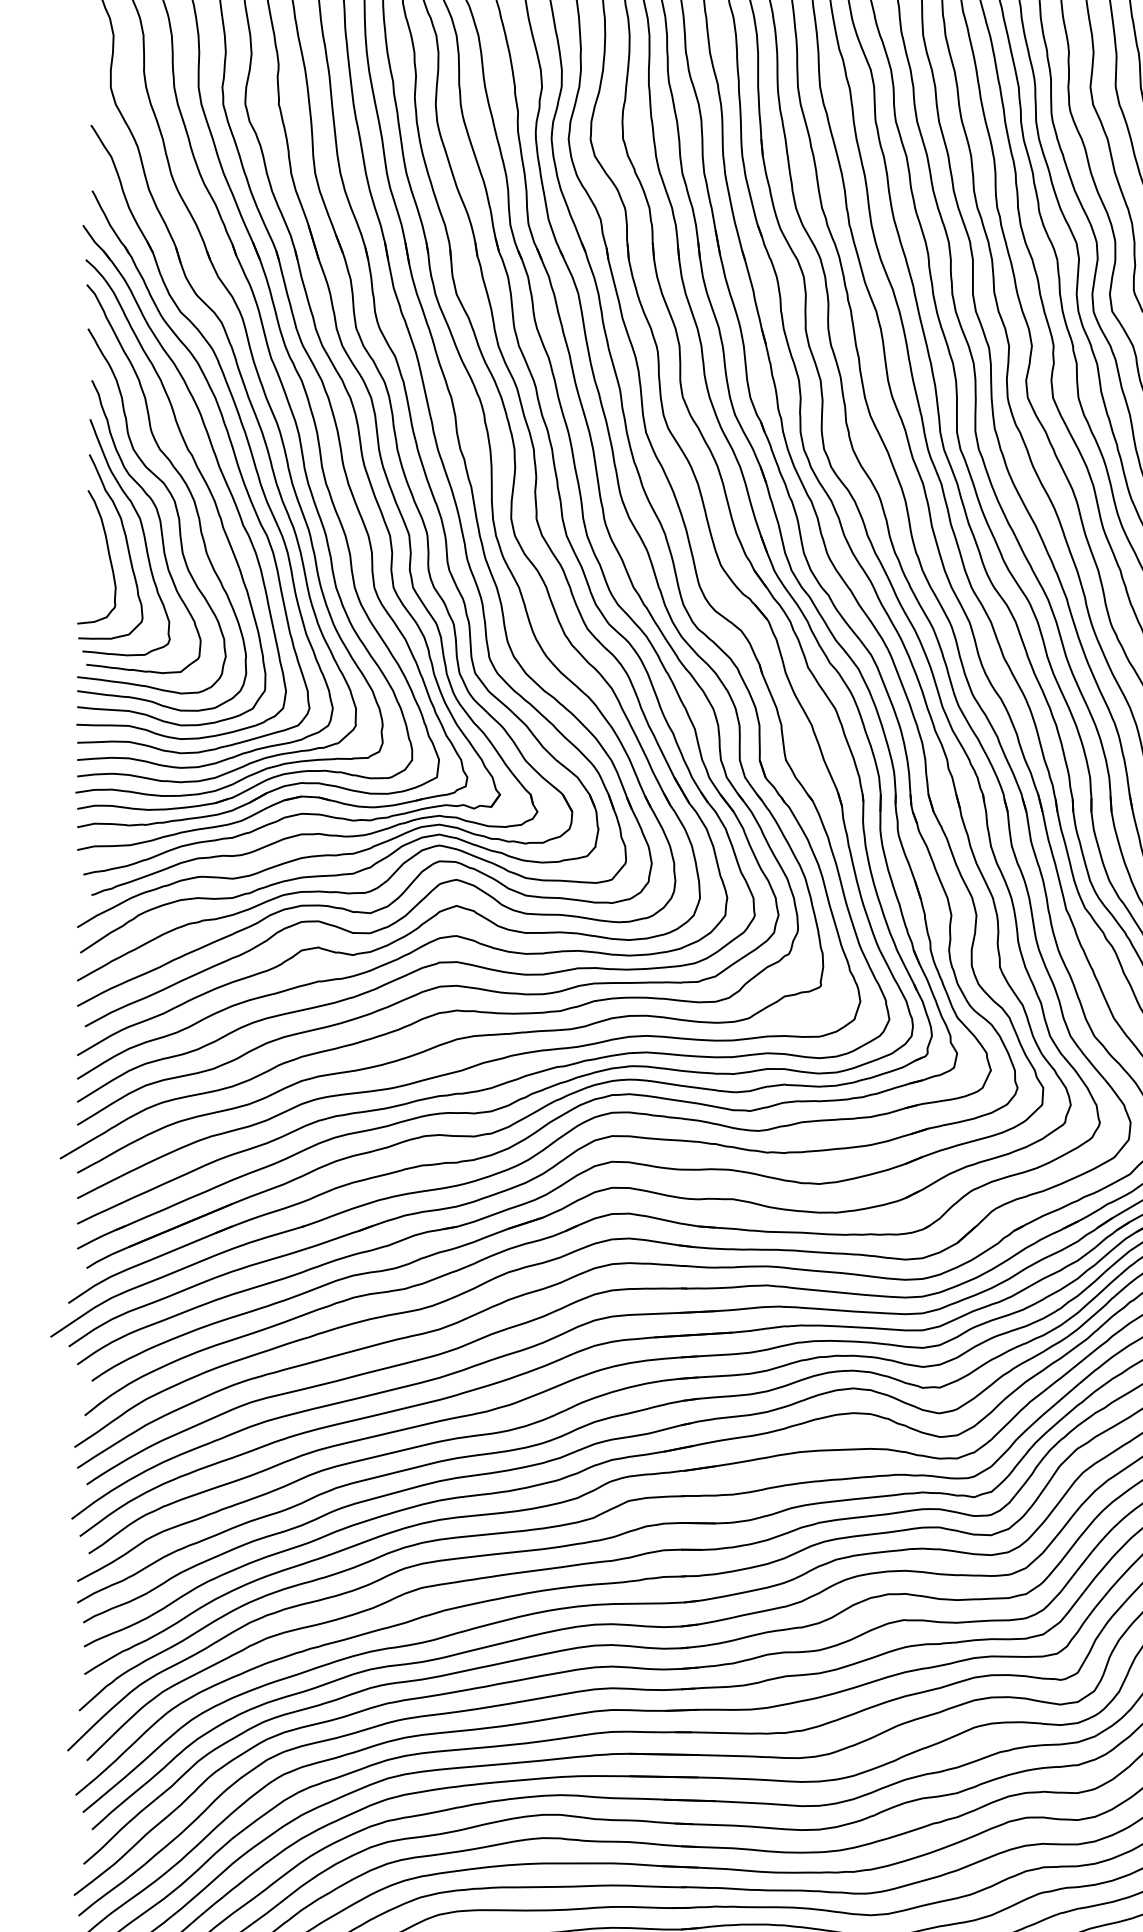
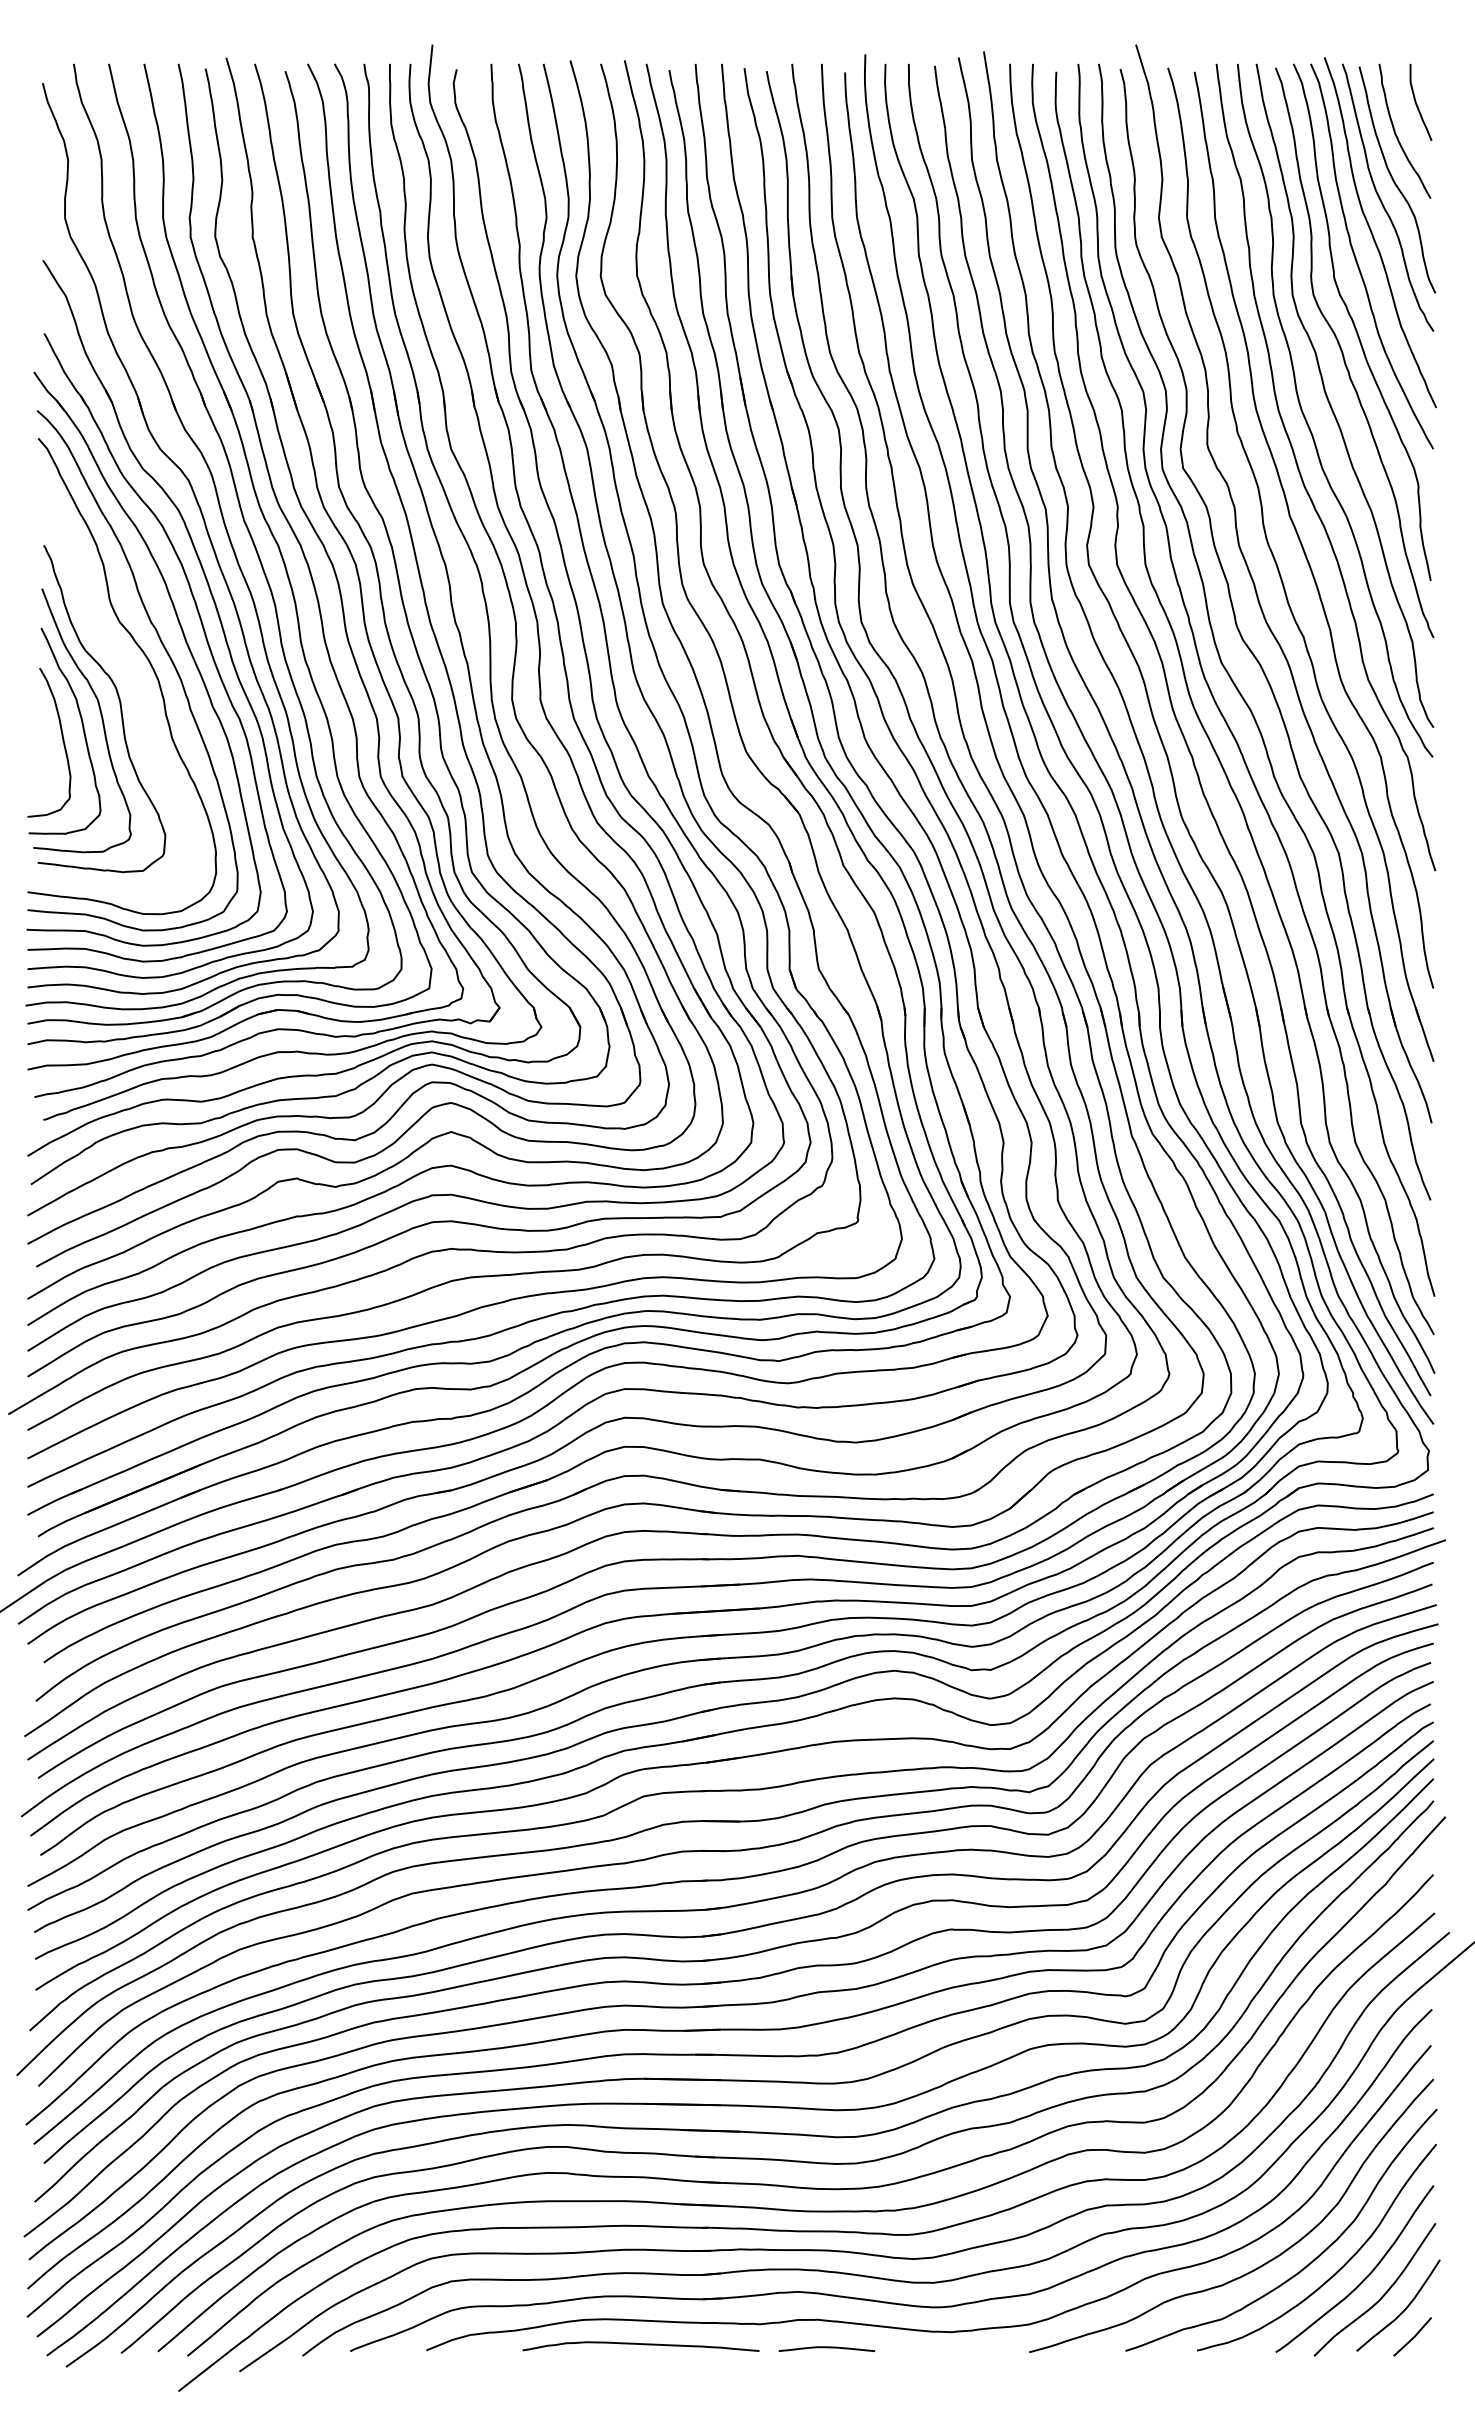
curve: (174, 505) -> (136, 685), removed

